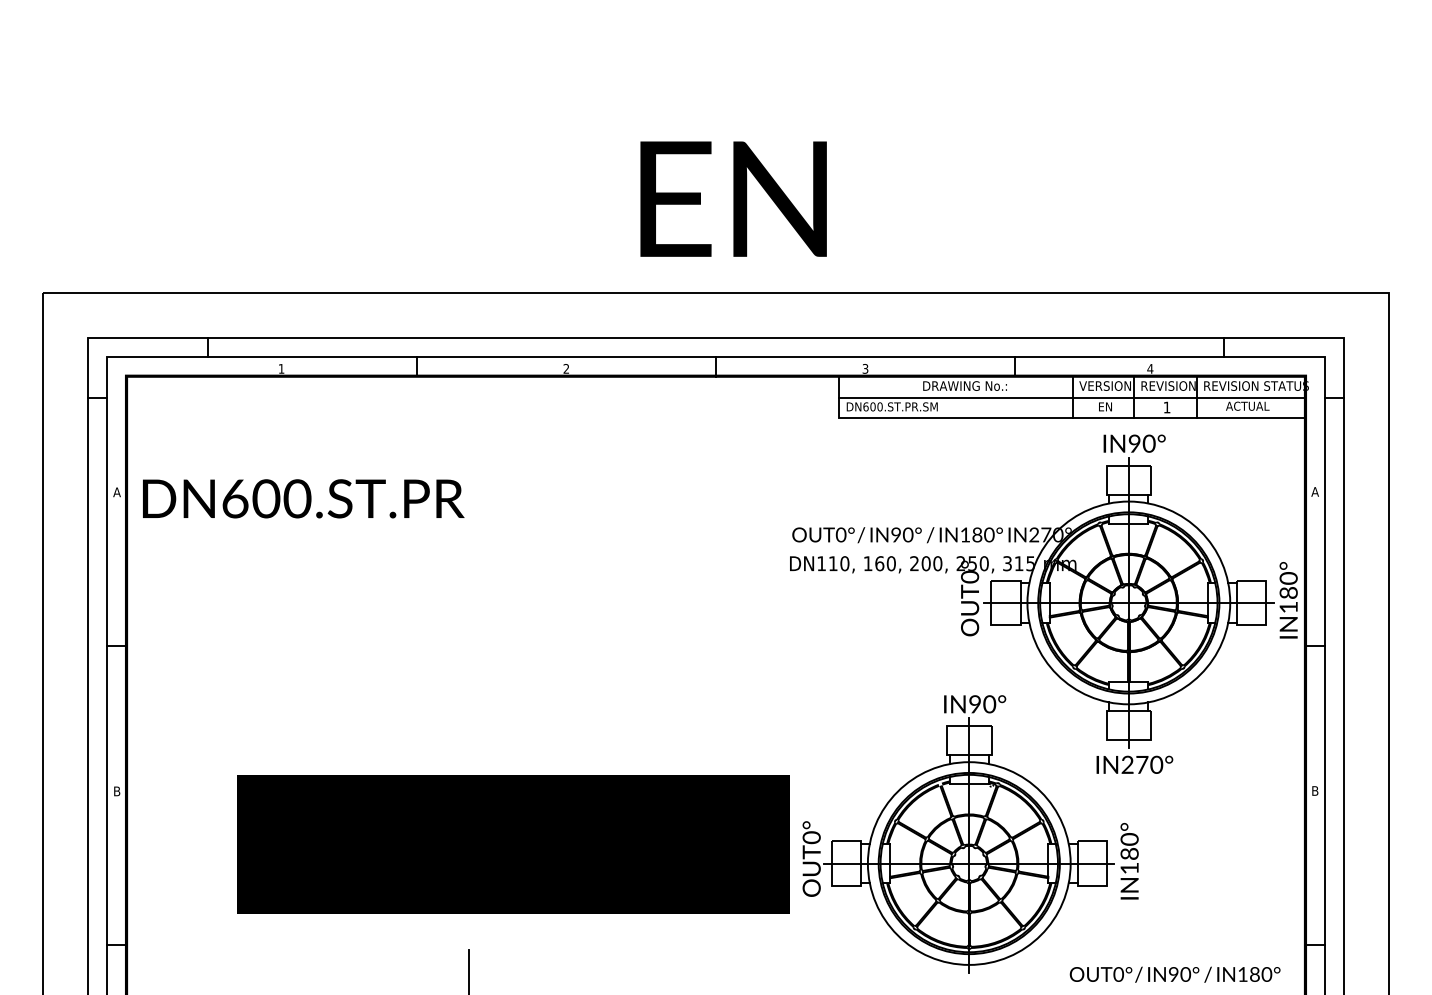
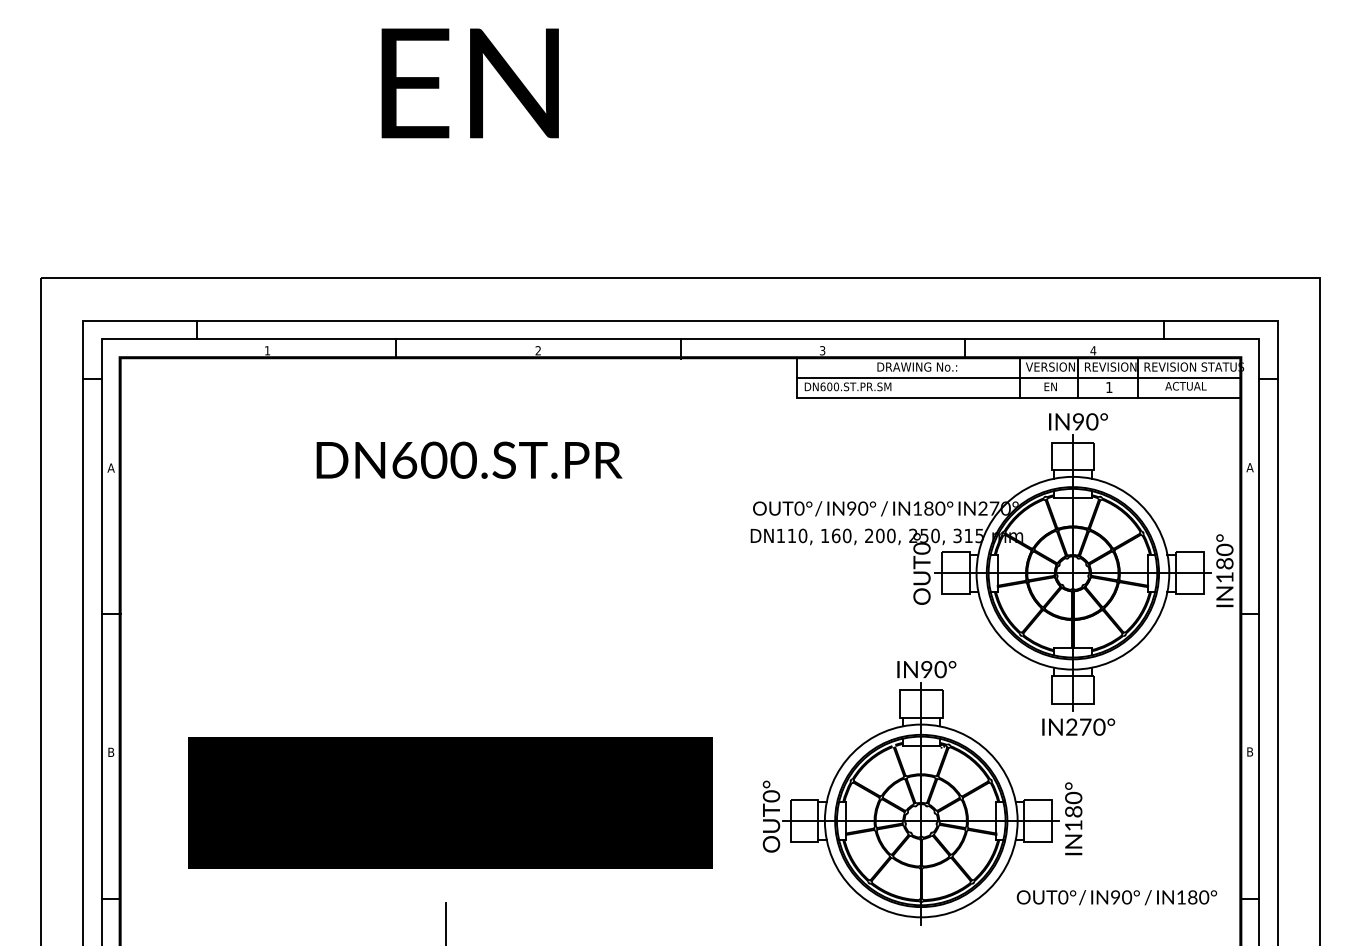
text: (732, 199) -> (469, 83), moved
text: (303, 498) -> (469, 459), moved
text: (512, 844) -> (450, 802), moved
text: (1174, 974) -> (1116, 897), moved

